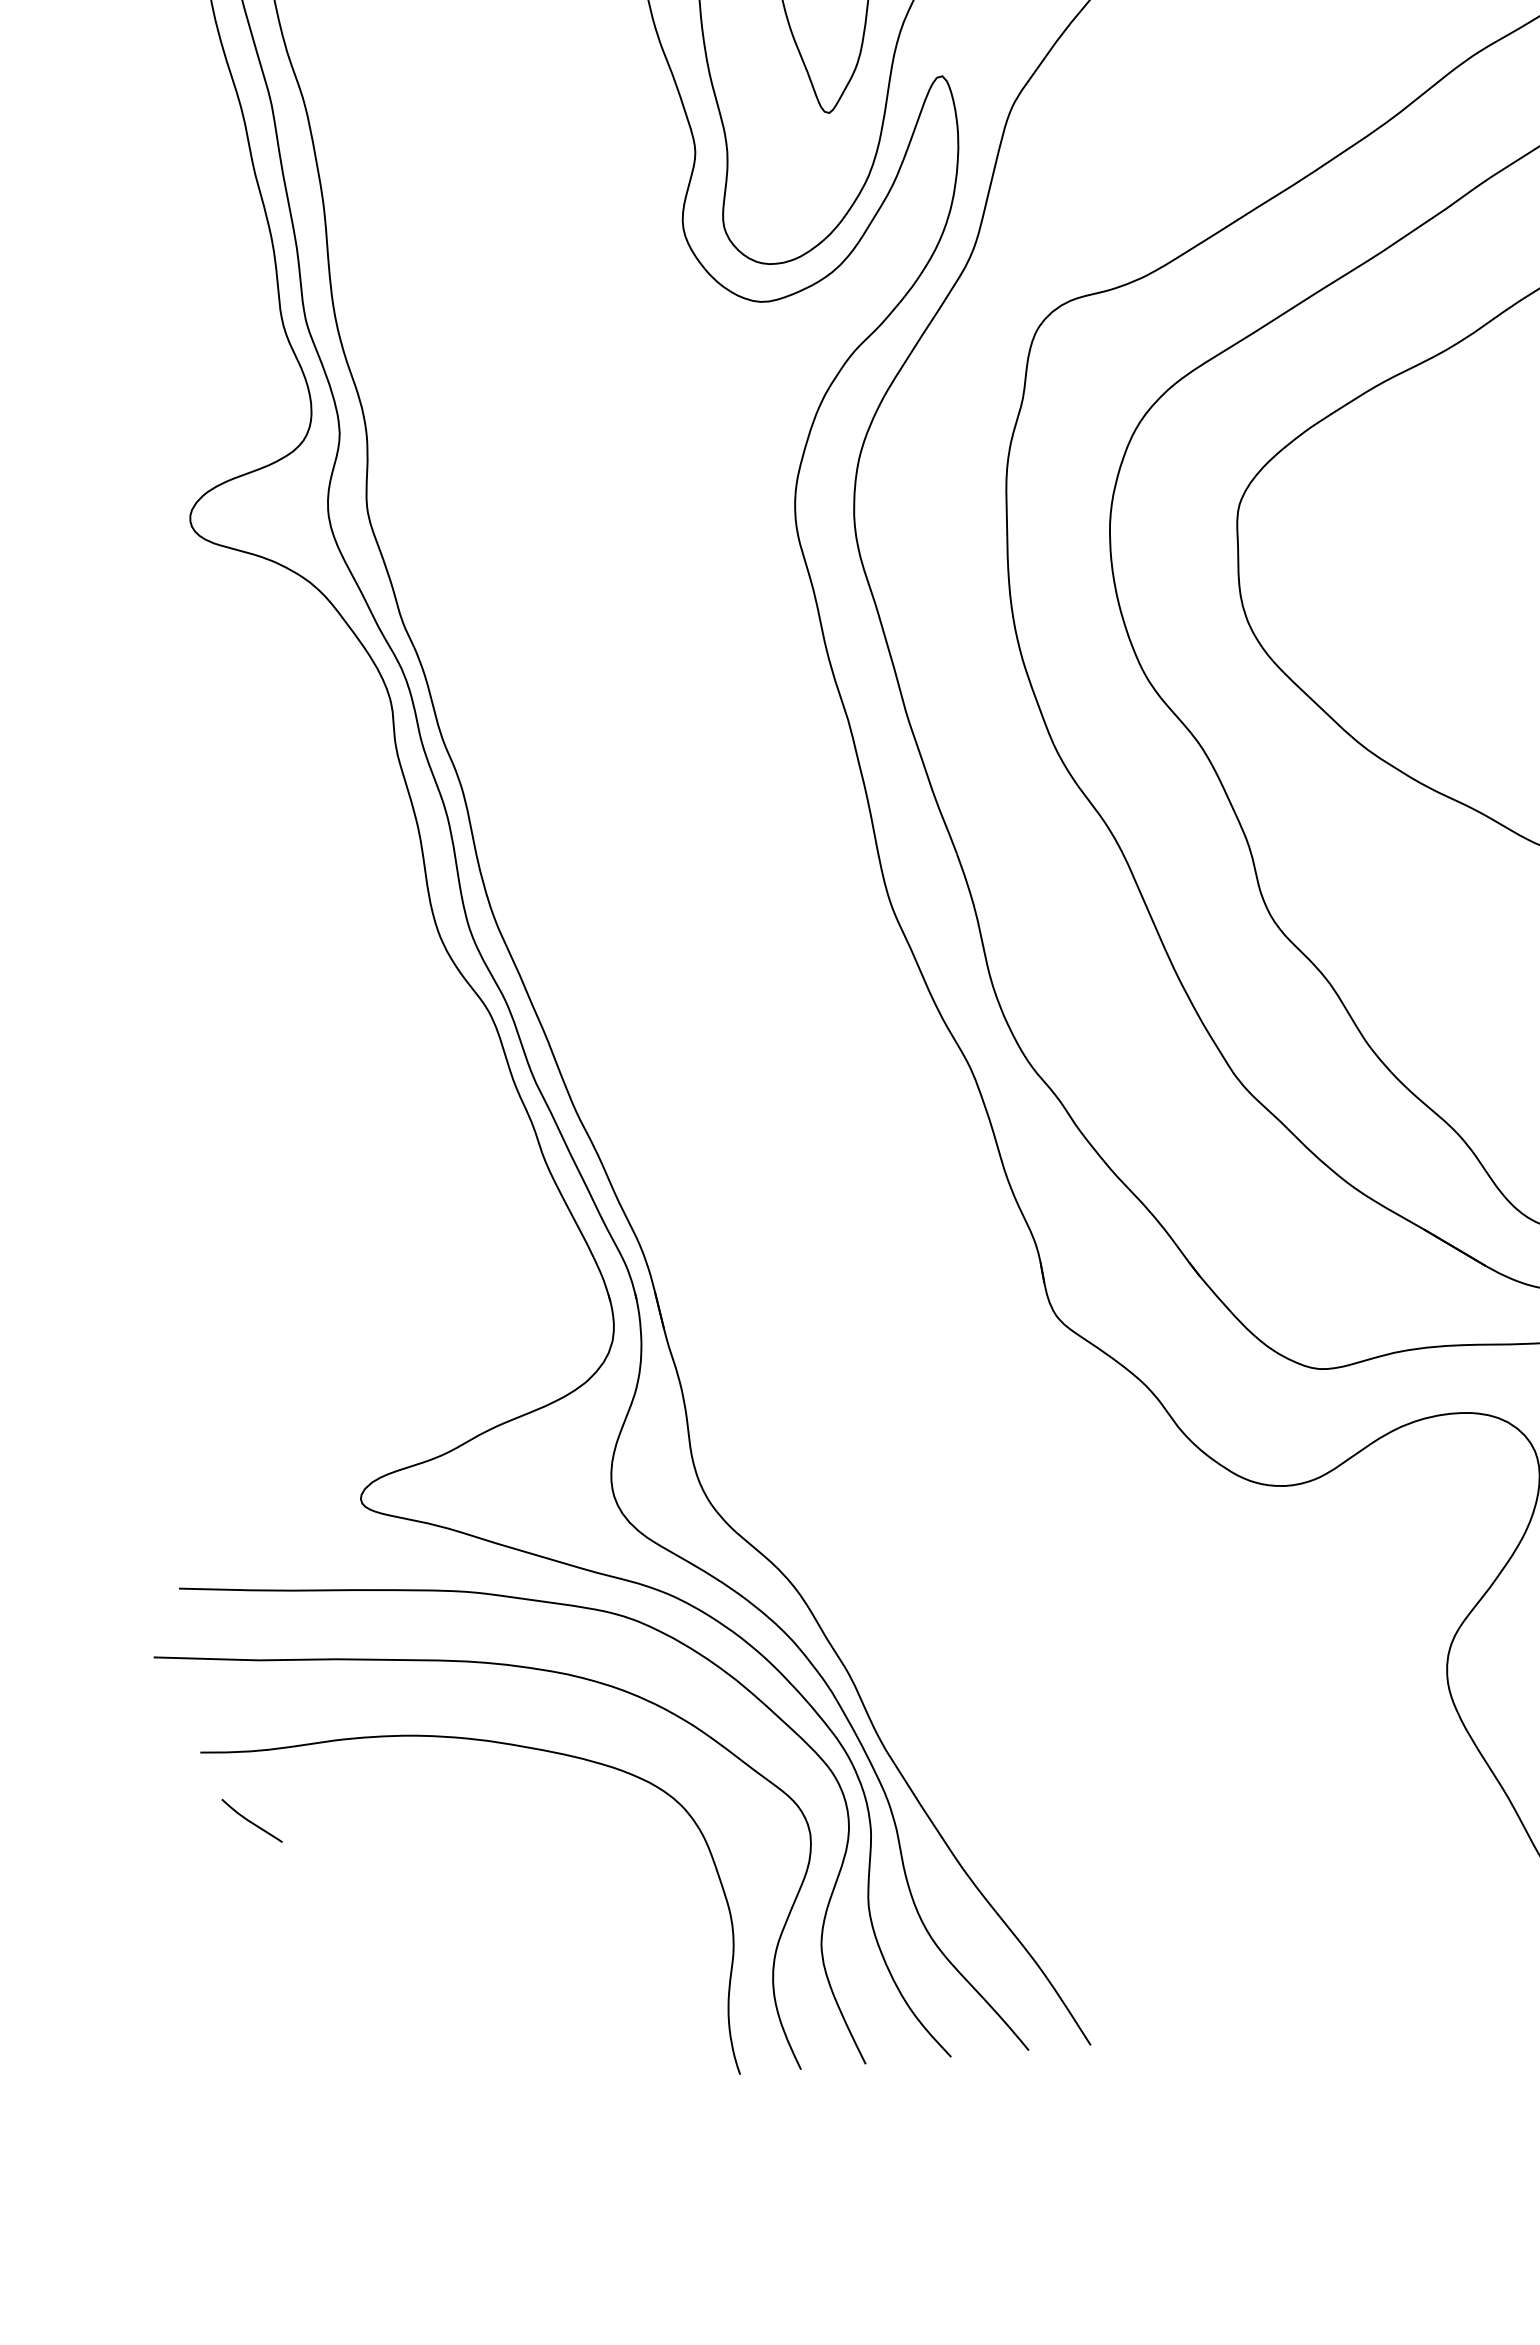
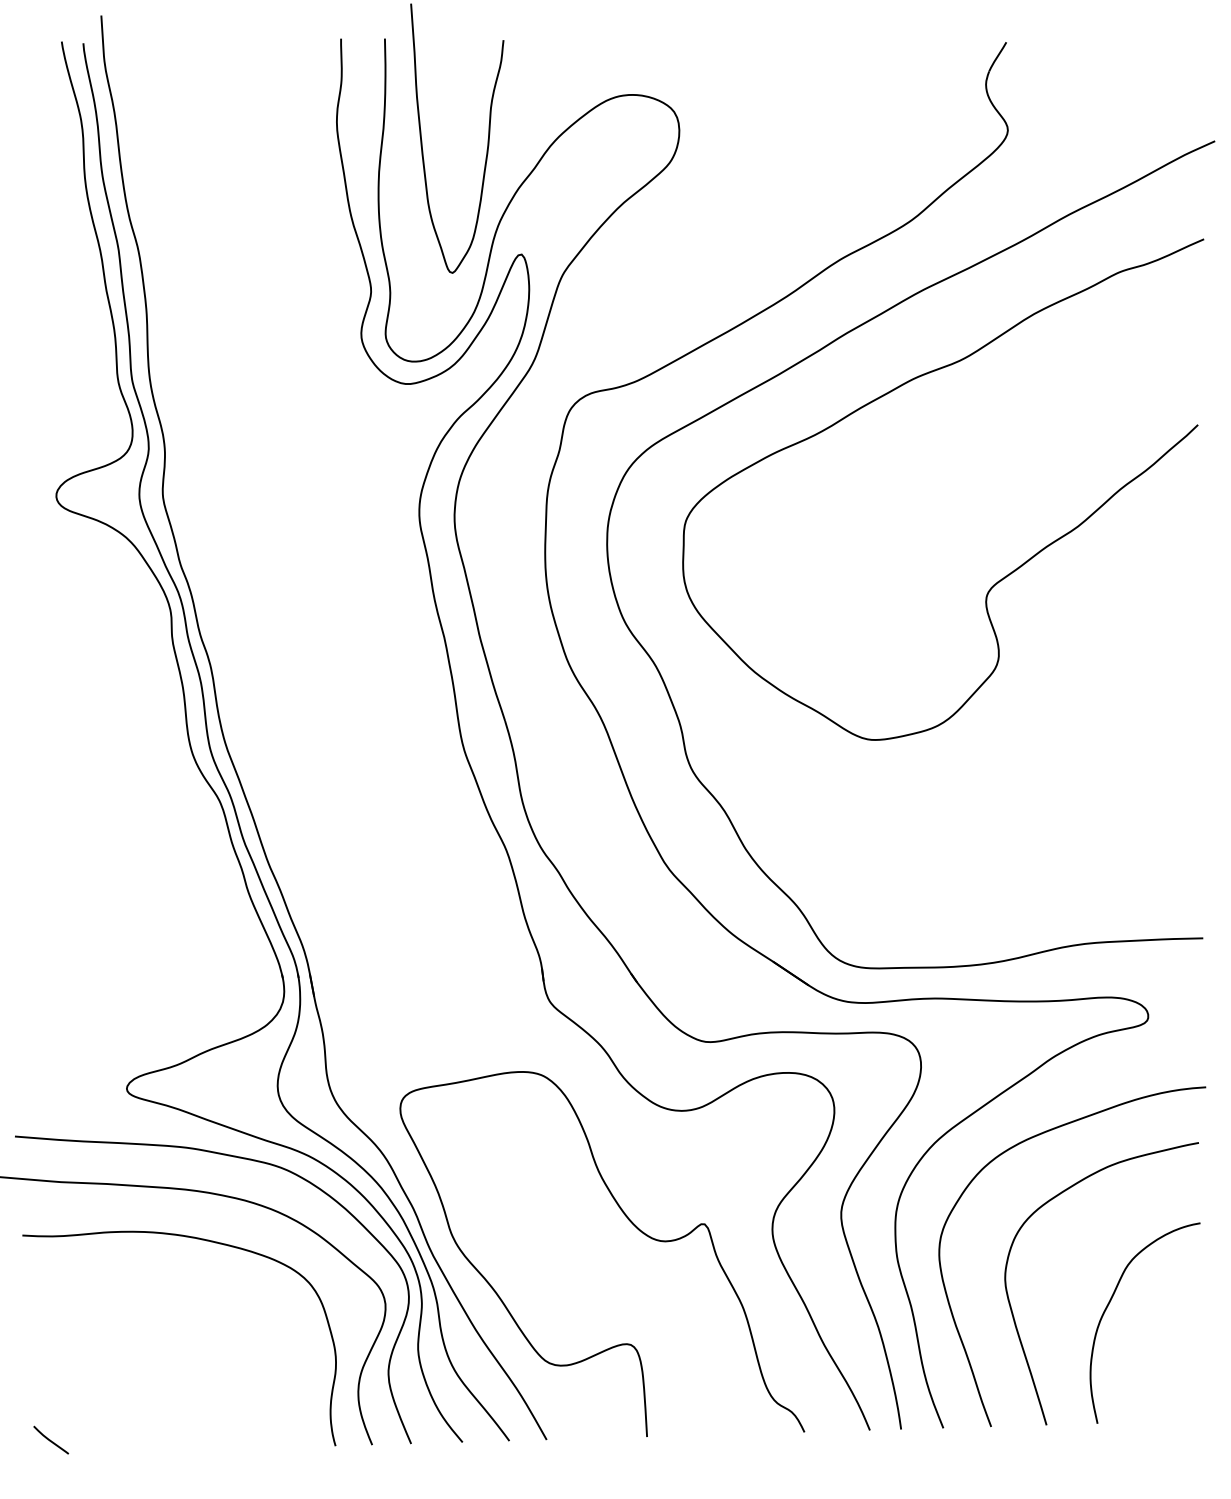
curve: (1212, 1677) -> (631, 1223), added
curve: (250, 1819) -> (50, 1439), moved

